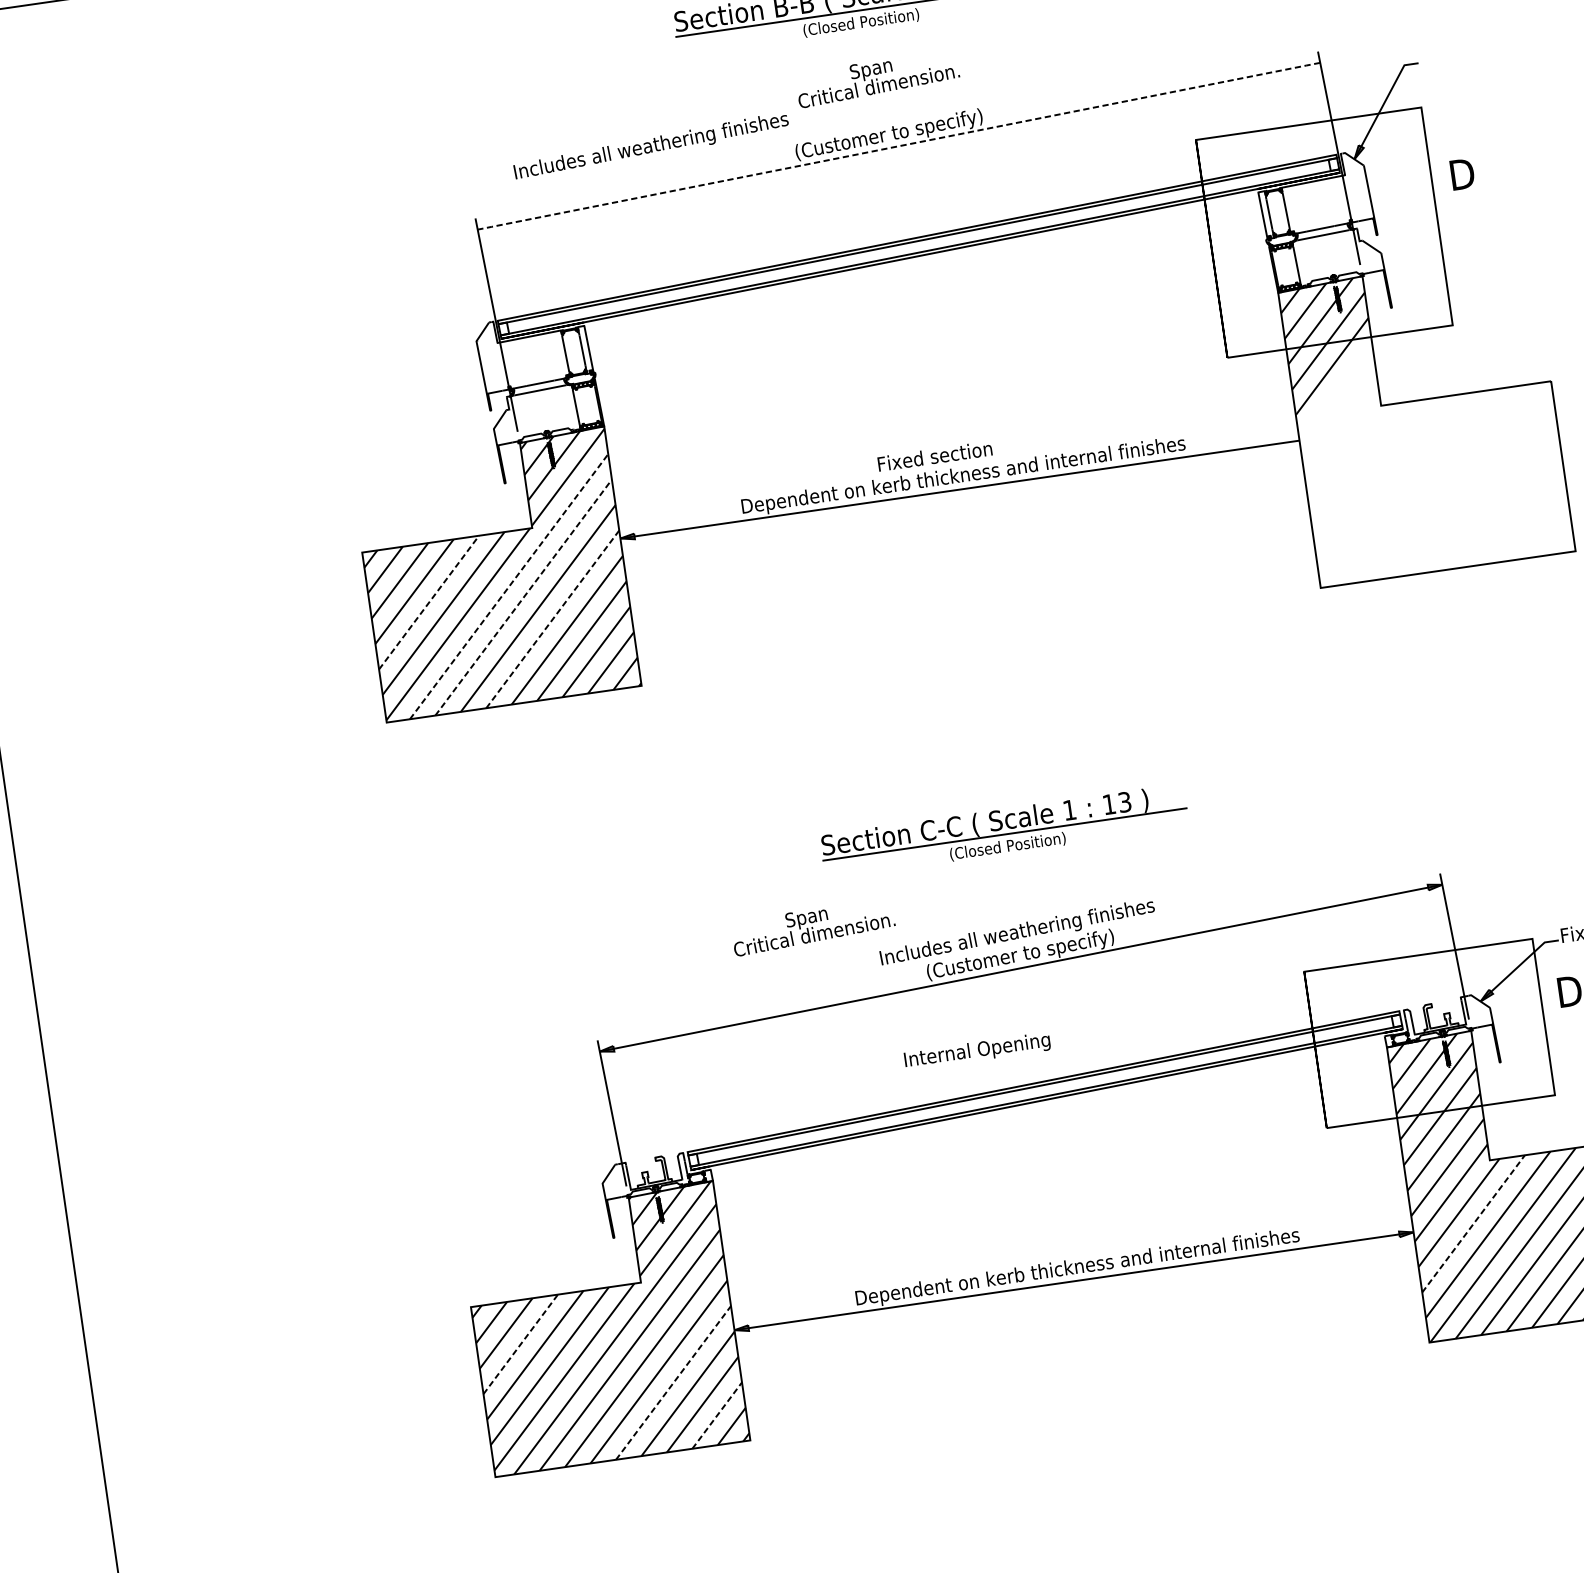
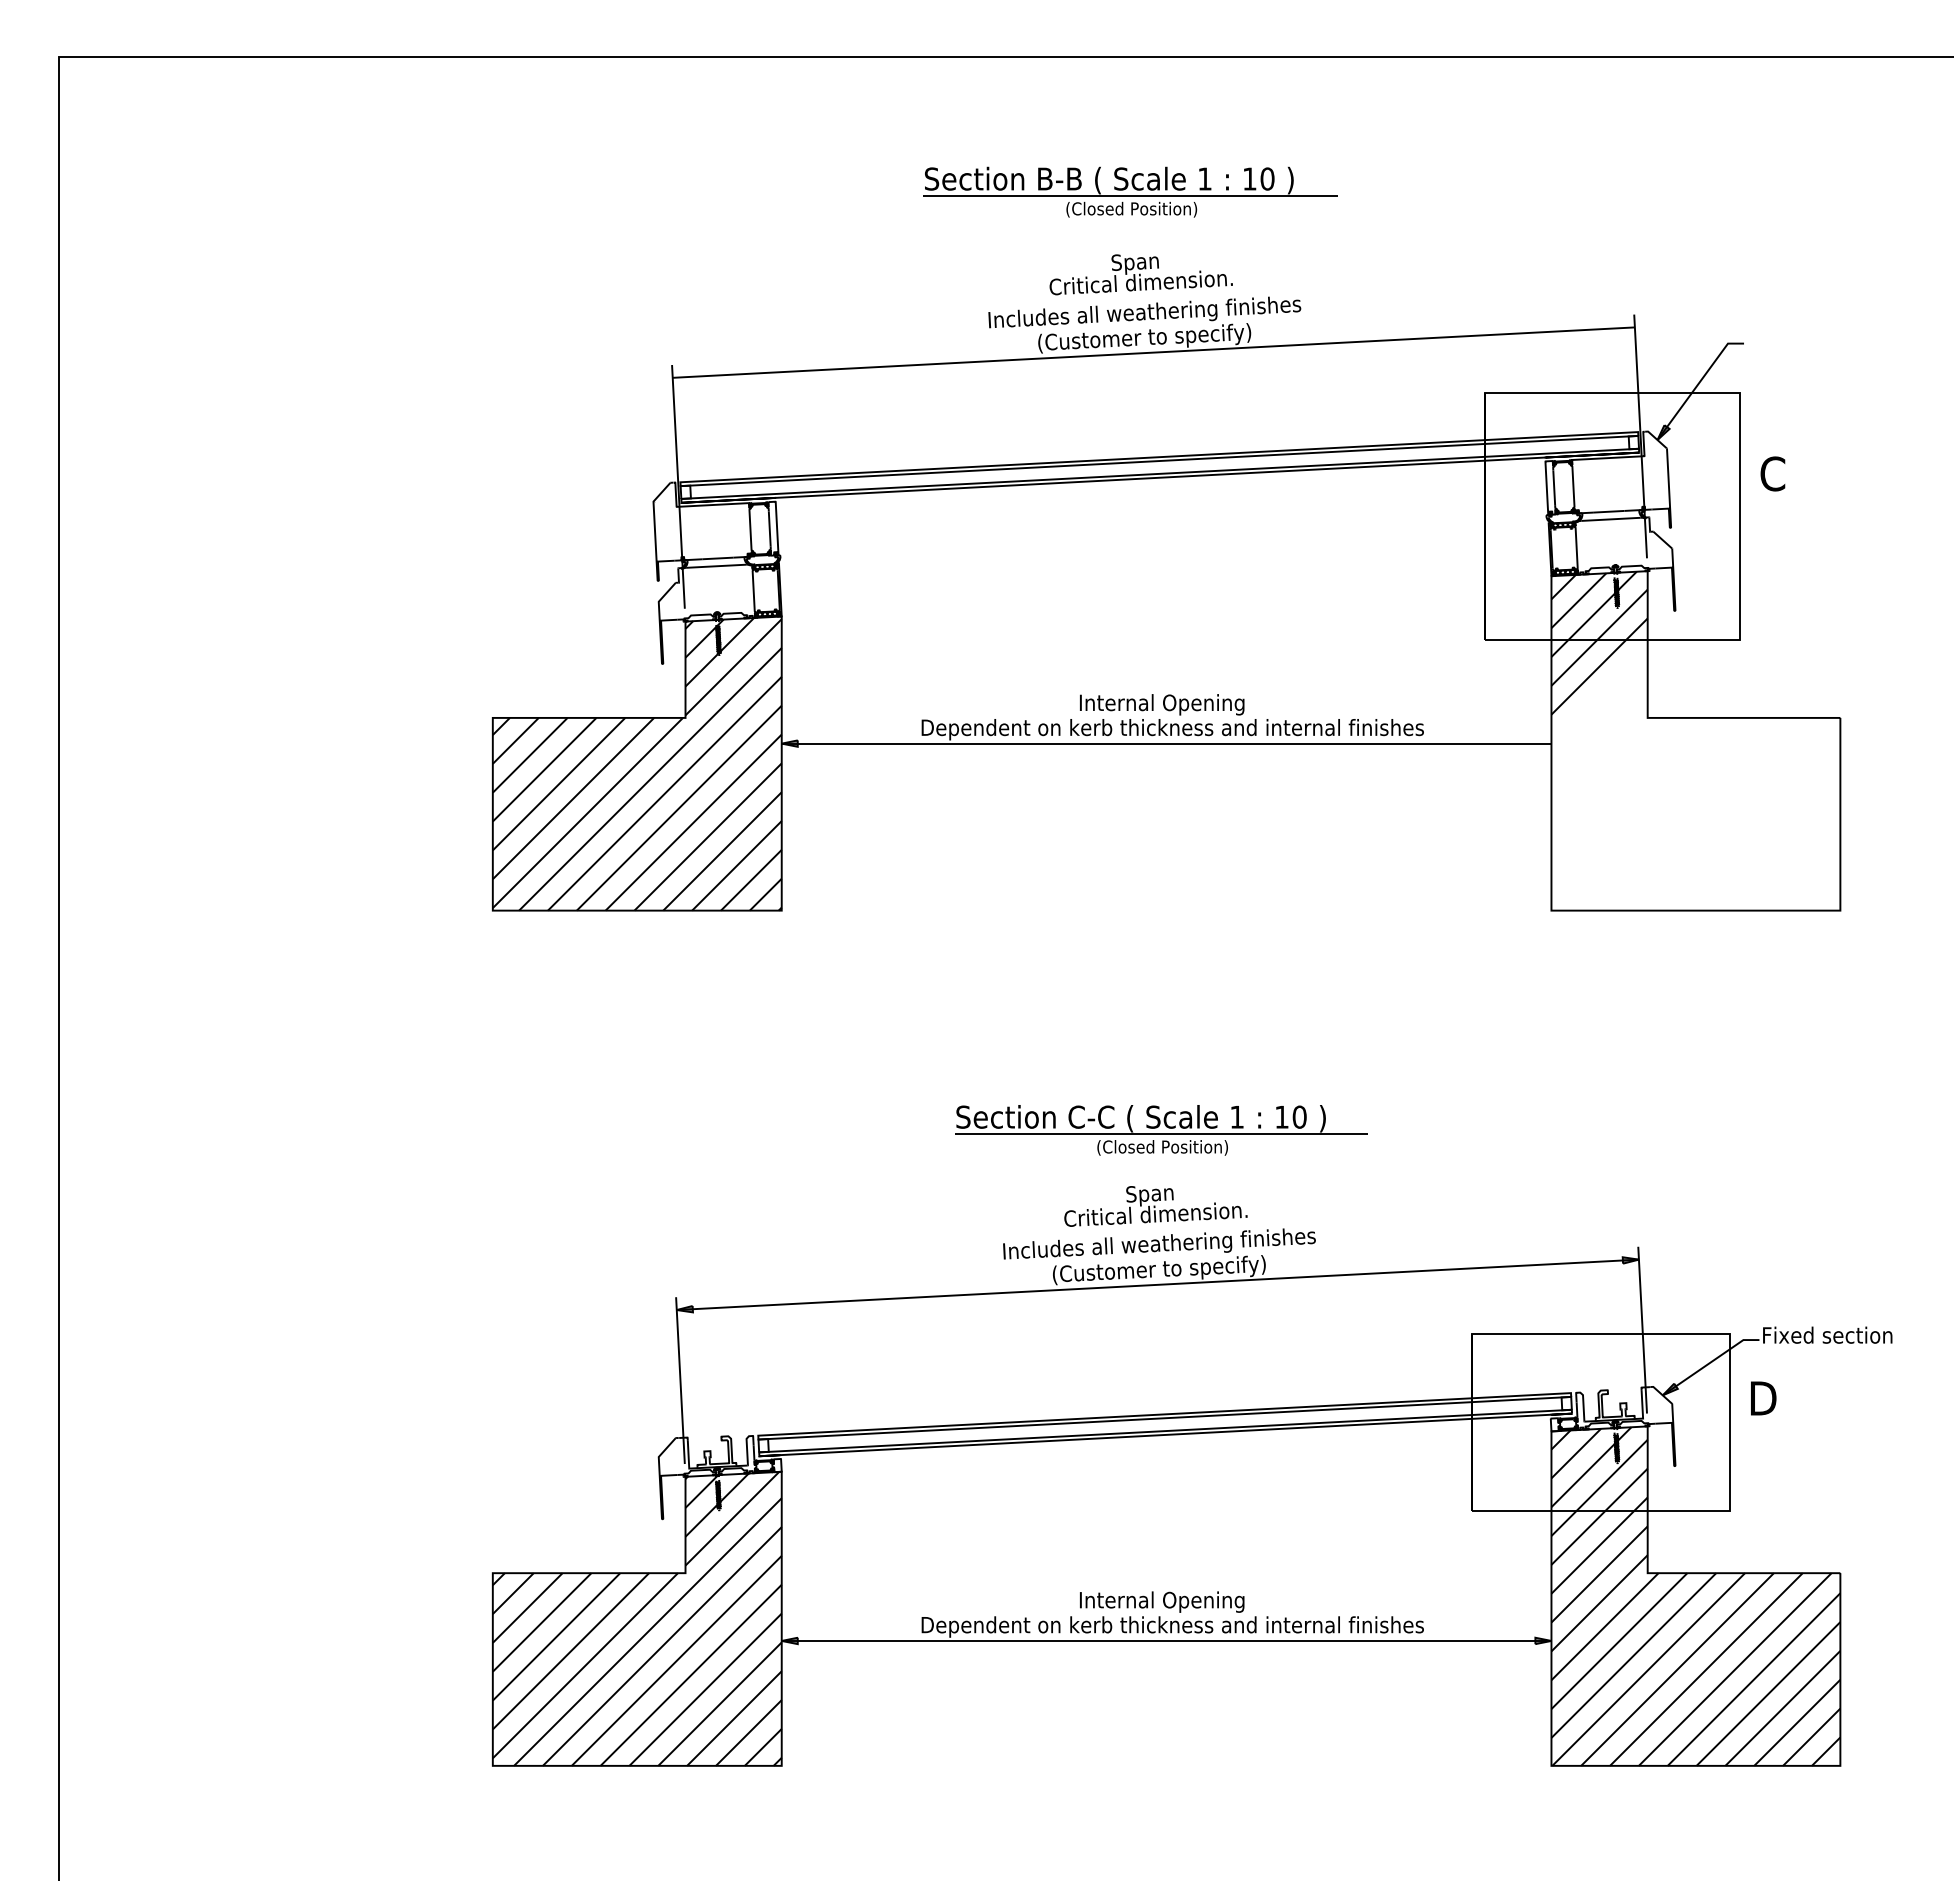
text: (650, 145) -> (1144, 312), moved
line: (898, 146) -> (1153, 352), dashed -> solid
text: (1461, 174) -> (1773, 473), D -> C
text: (951, 455) -> (1162, 704), Fixed section -> Internal Opening
line: (509, 586) -> (650, 779), dashed -> solid
line: (524, 597) -> (665, 793), dashed -> solid
line: (429, 602) -> (559, 784), dashed -> solid
line: (552, 619) -> (693, 822), dashed -> solid
text: (1124, 801) -> (1299, 1116), 13 -> 10
text: (813, 927) -> (1155, 1206), moved
text: (977, 1050) -> (1162, 1601), moved
line: (1473, 1223) -> (1619, 1640), dashed -> solid
line: (521, 1344) -> (542, 1622), dashed -> solid
line: (673, 1382) -> (705, 1689), dashed -> solid
line: (717, 1415) -> (749, 1732), dashed -> solid

